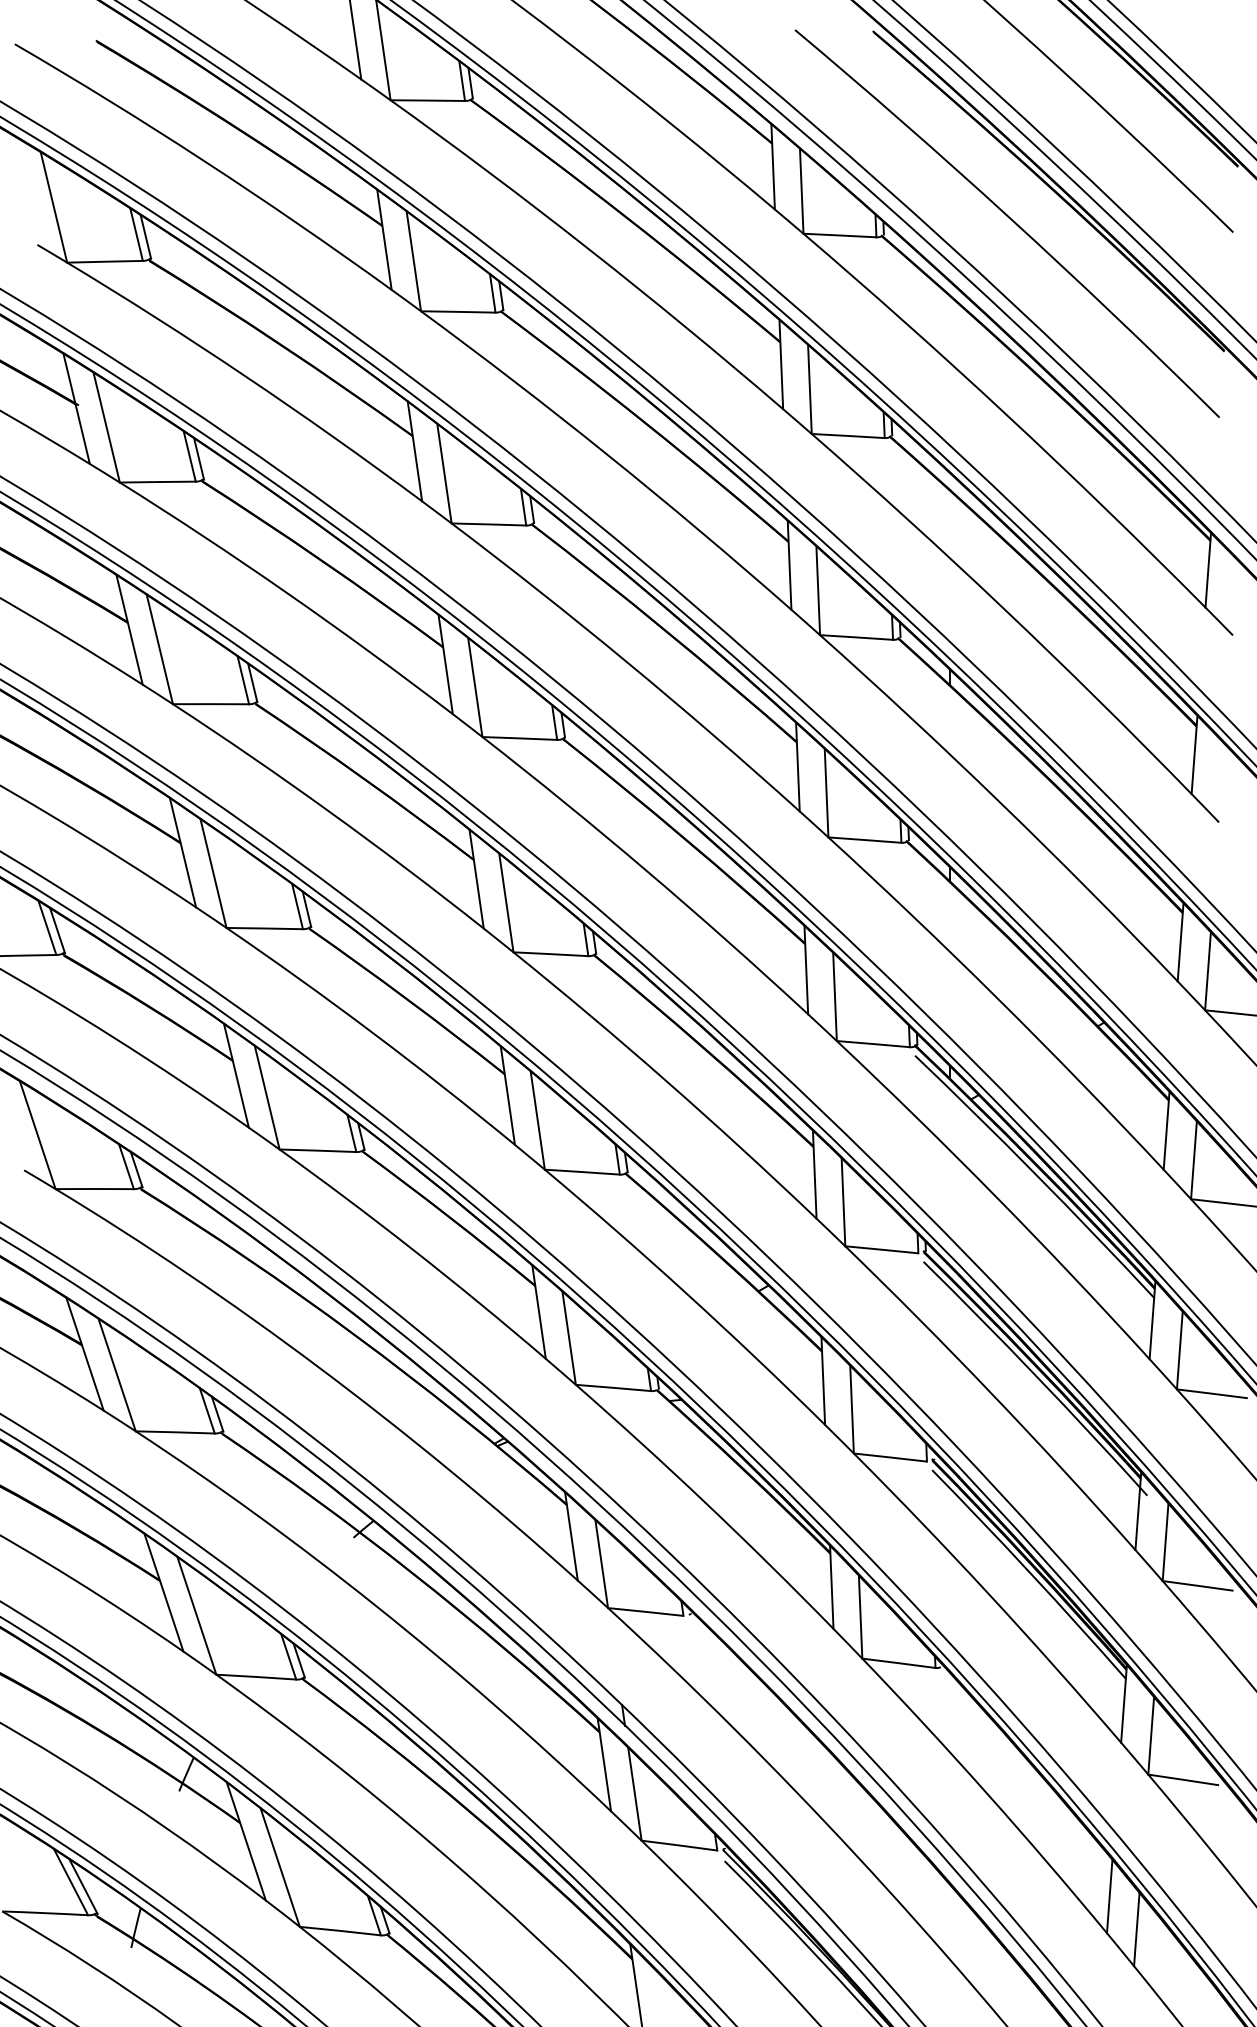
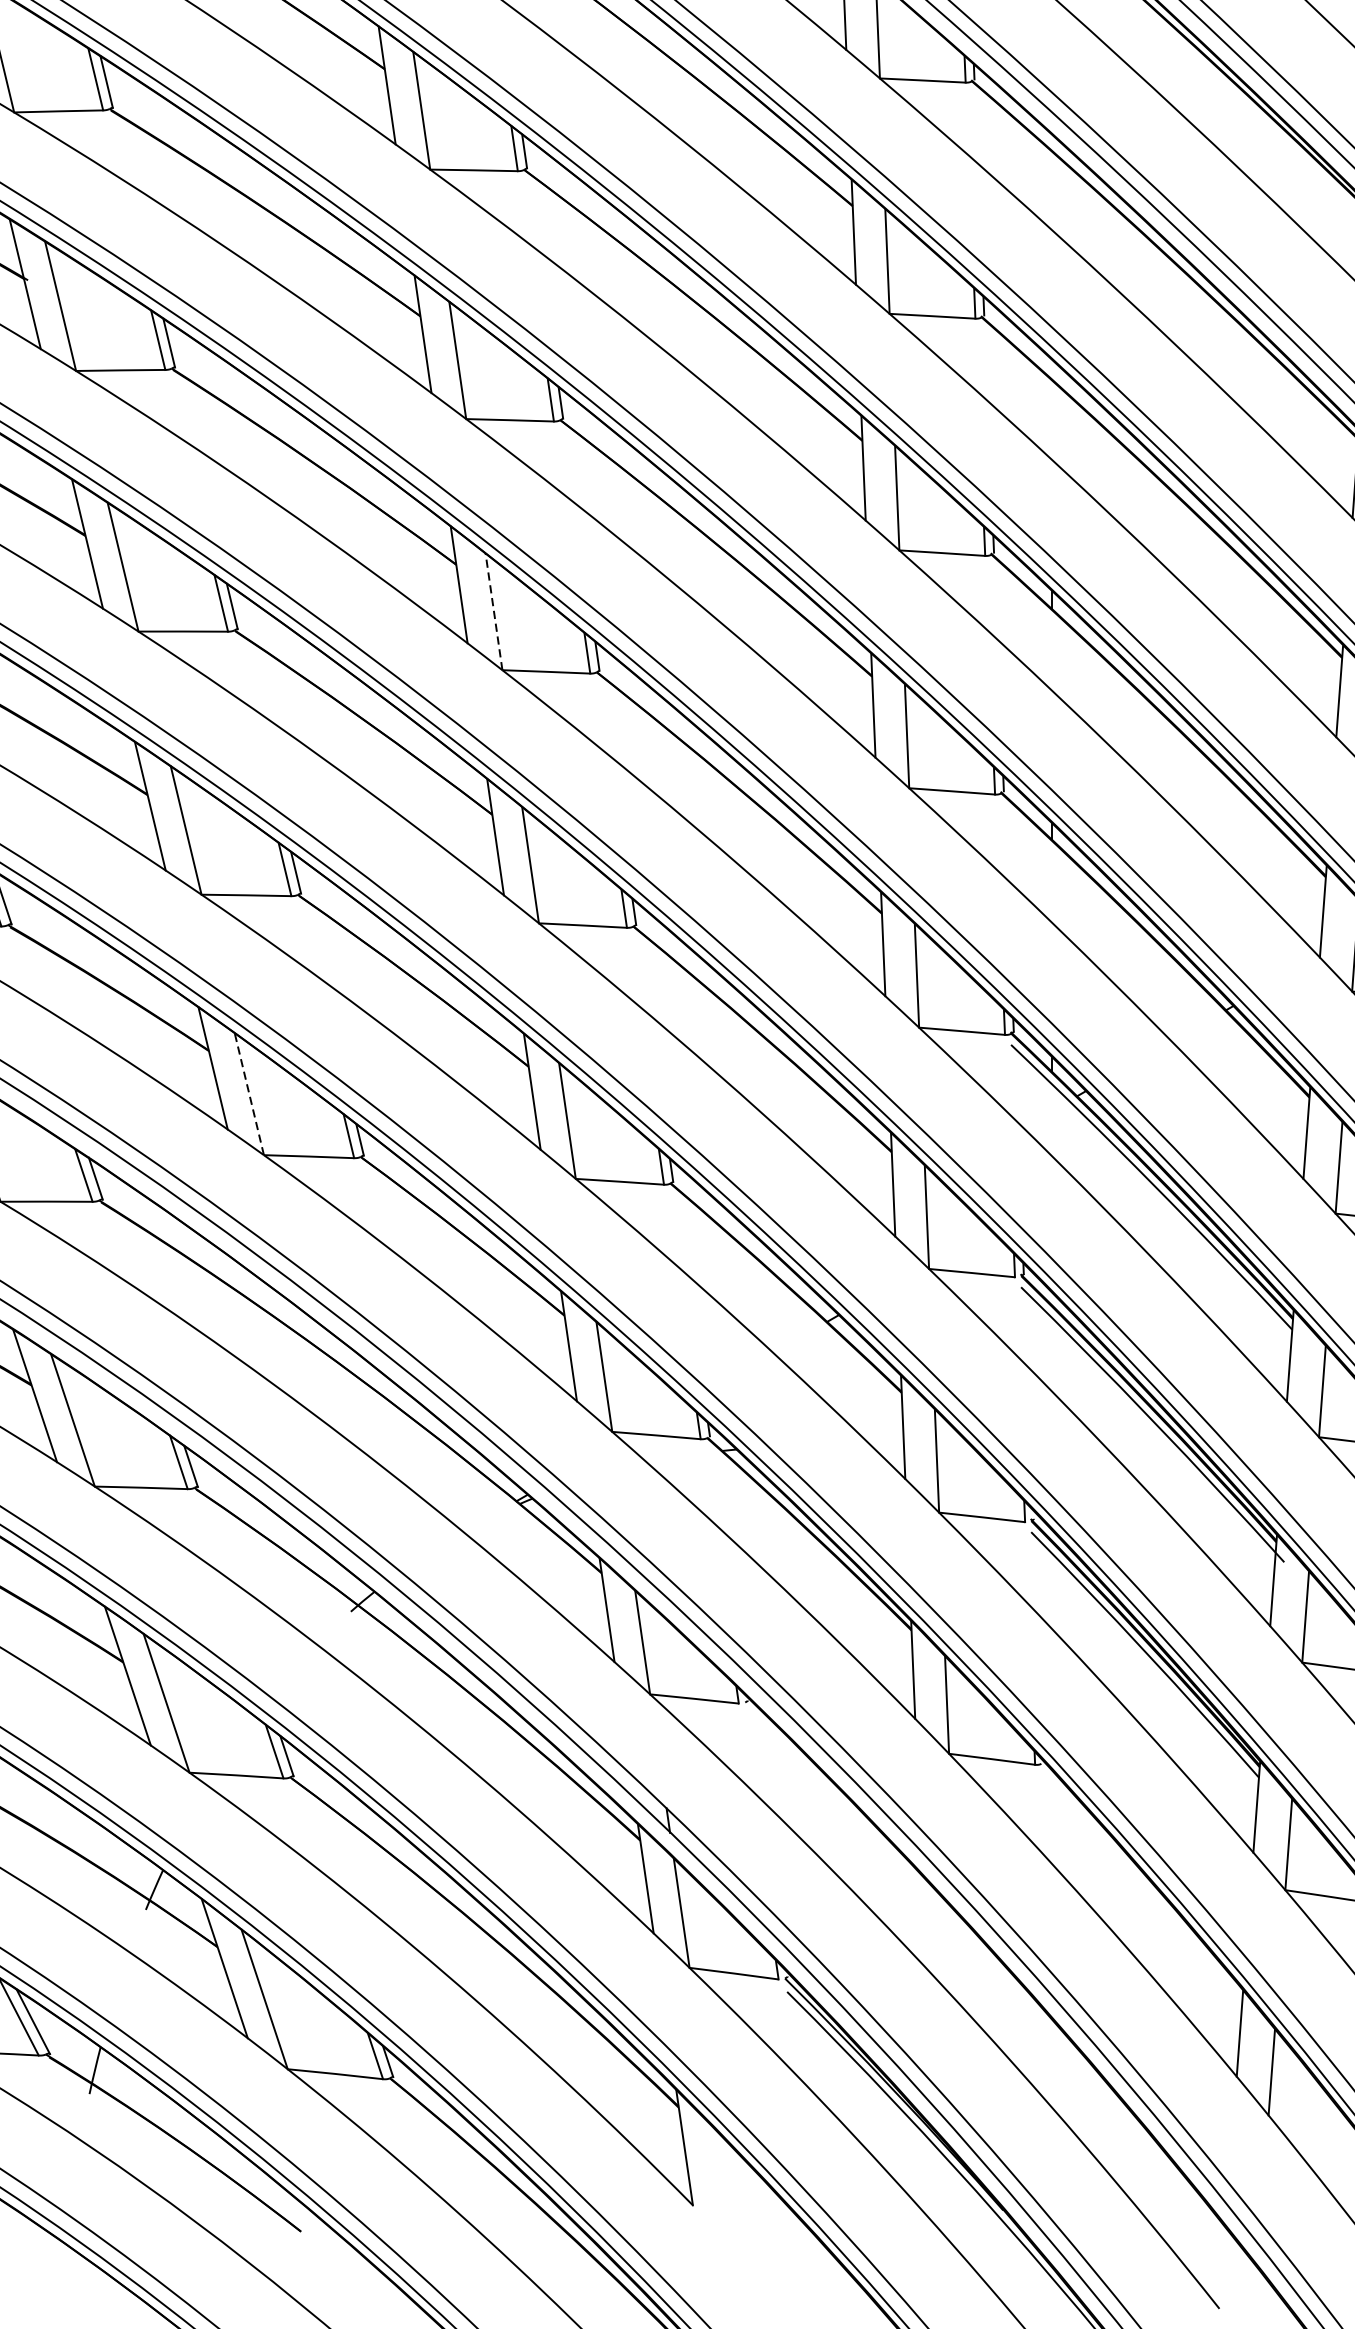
line: (475, 687) -> (494, 611), solid -> dashed
line: (267, 1097) -> (249, 1094), solid -> dashed

